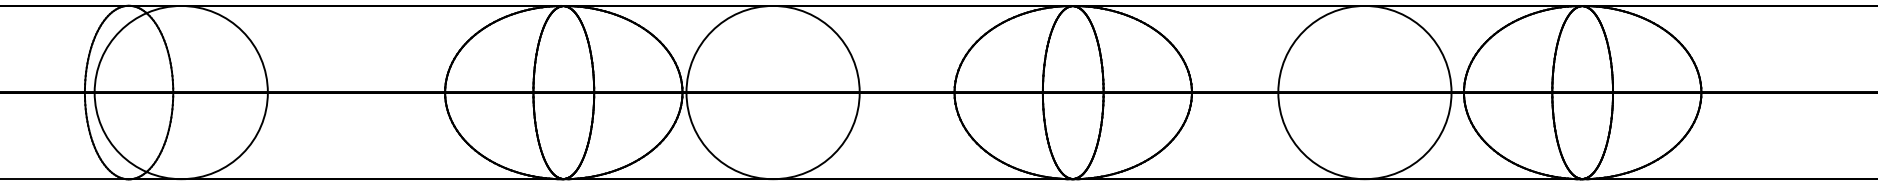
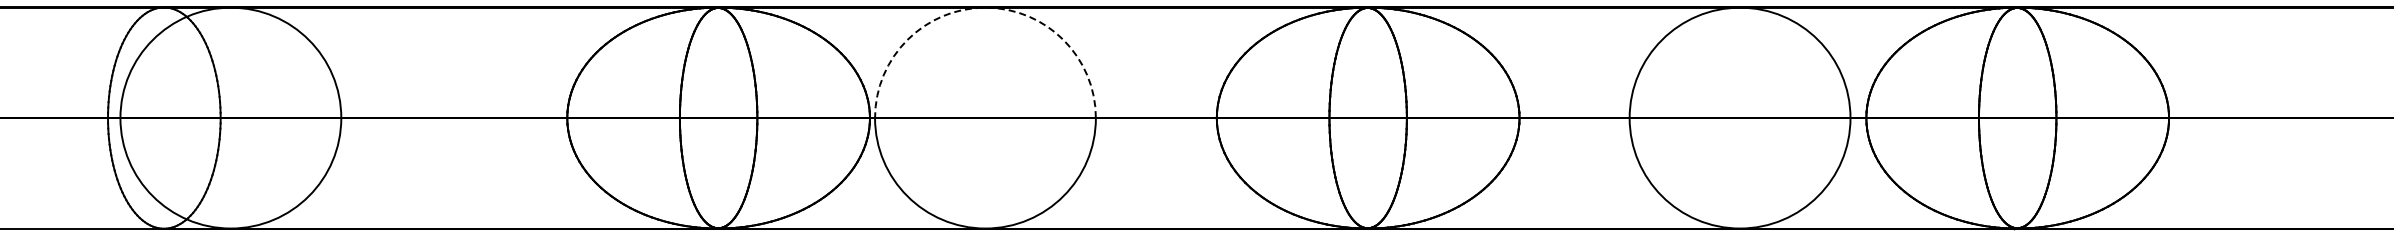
arc: (773, 5) -> (985, 7), solid -> dashed

